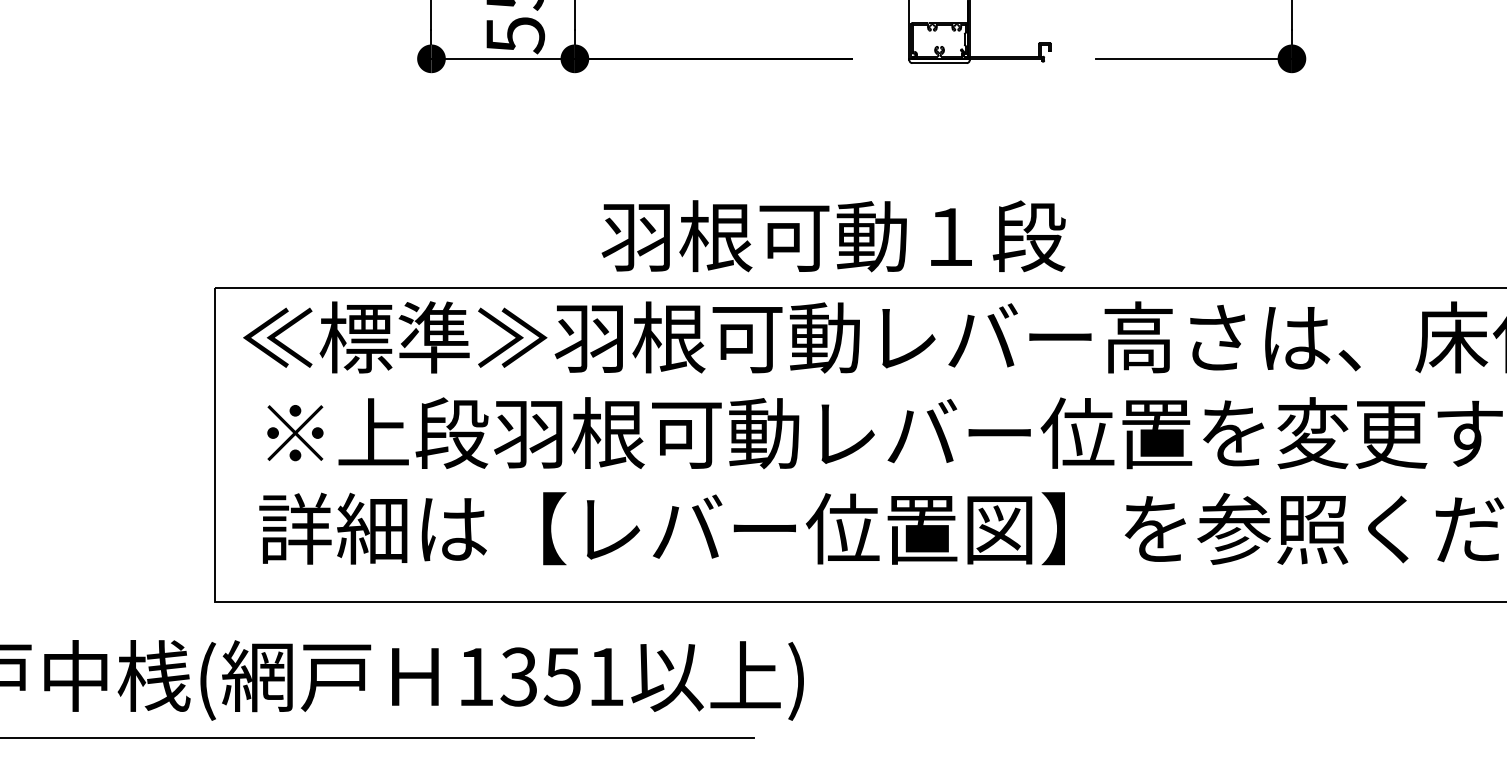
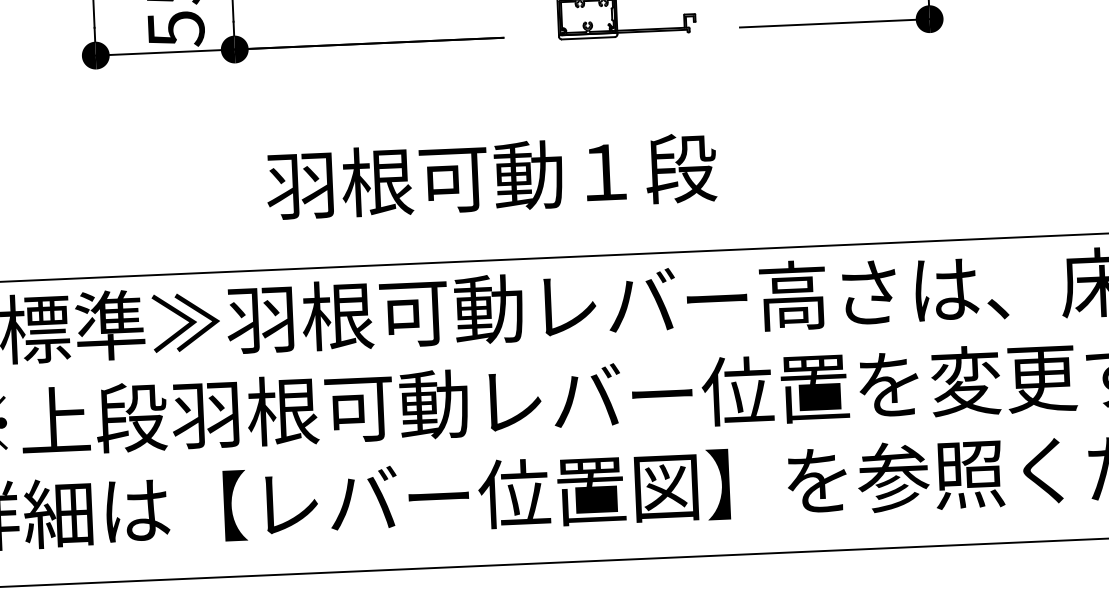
text: (833, 236) -> (491, 176), moved

